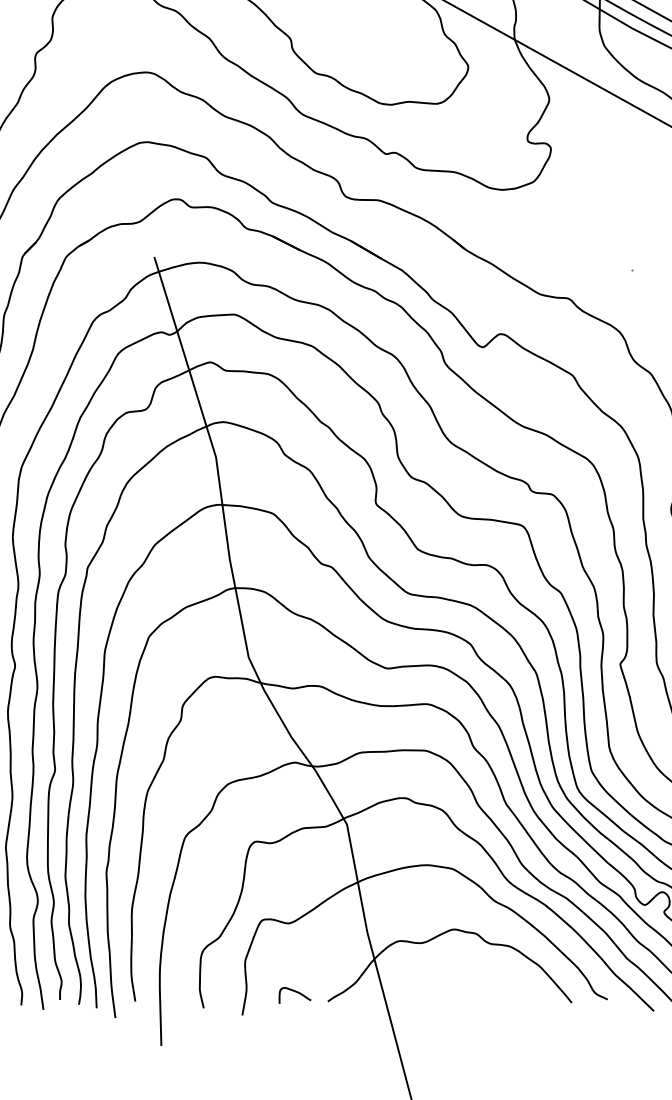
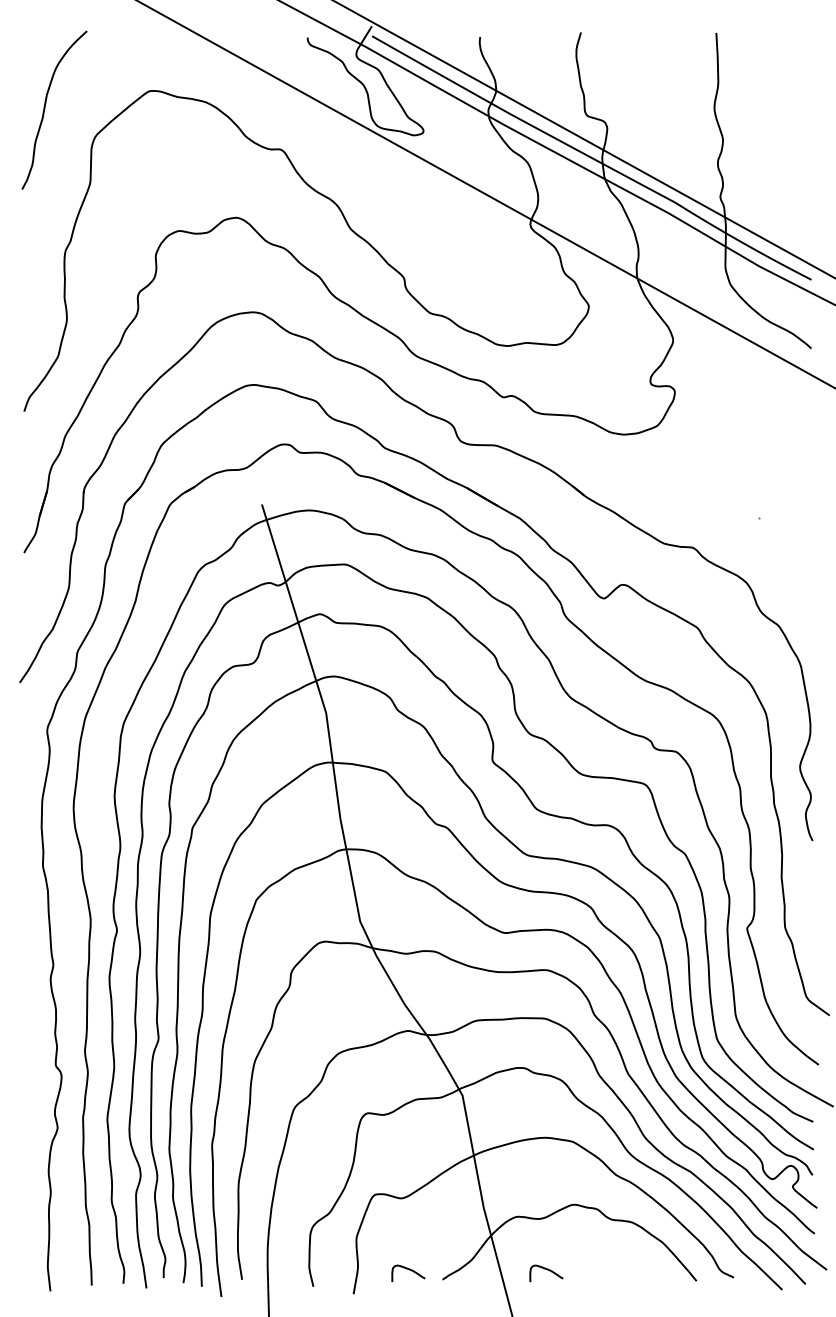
curve: (428, 992) -> (547, 1270), added

